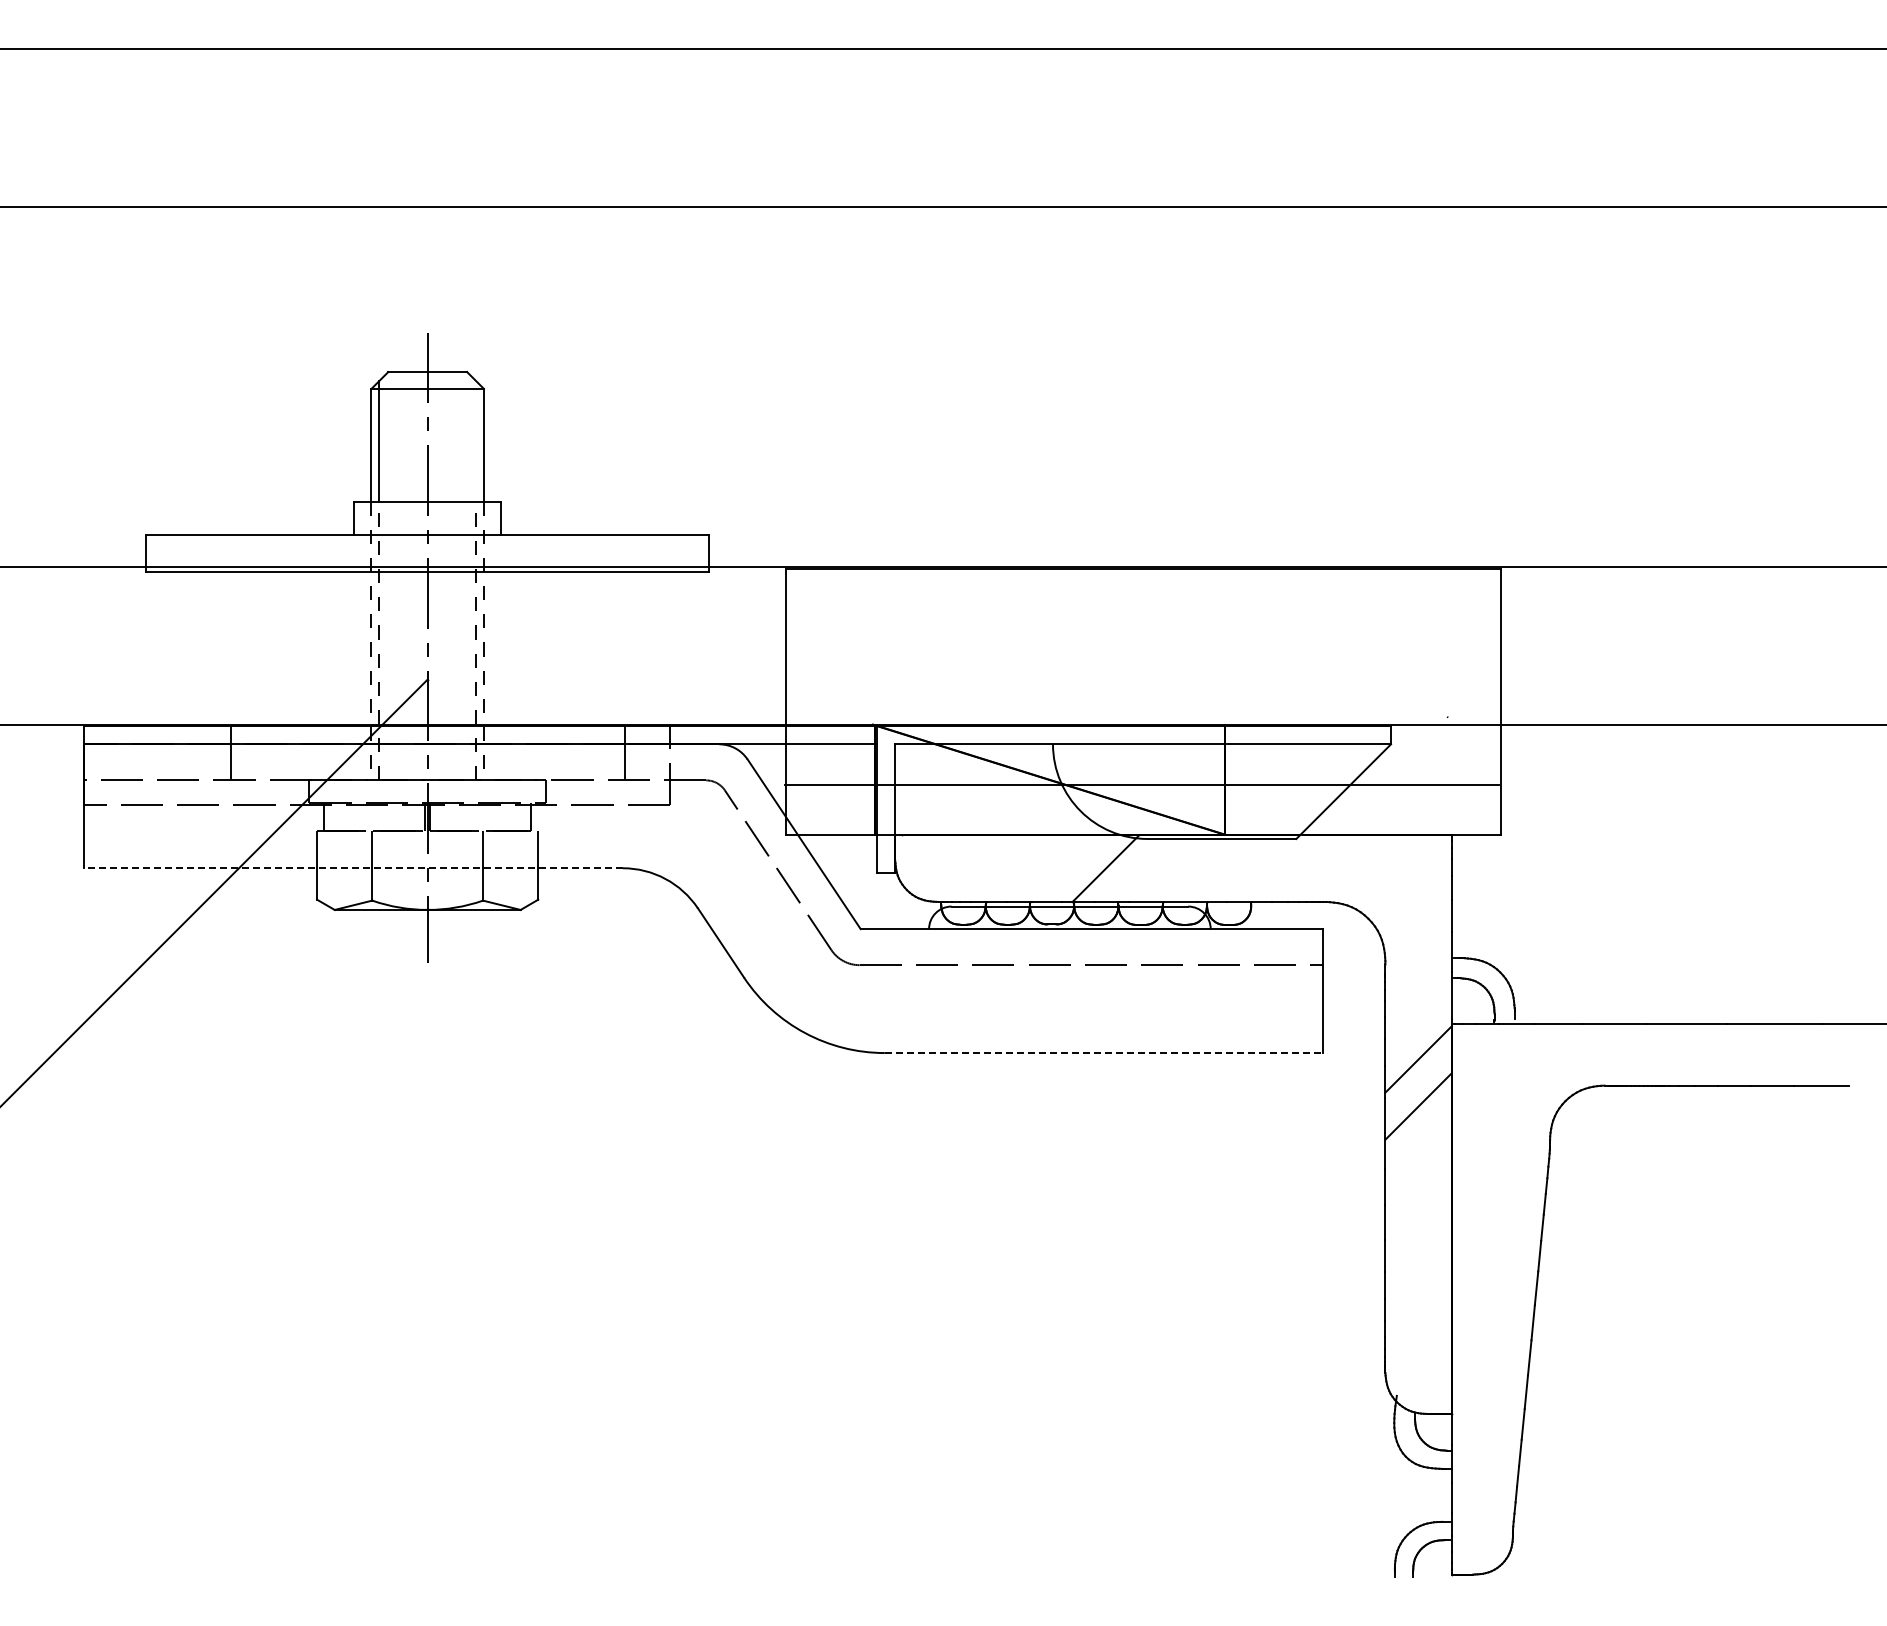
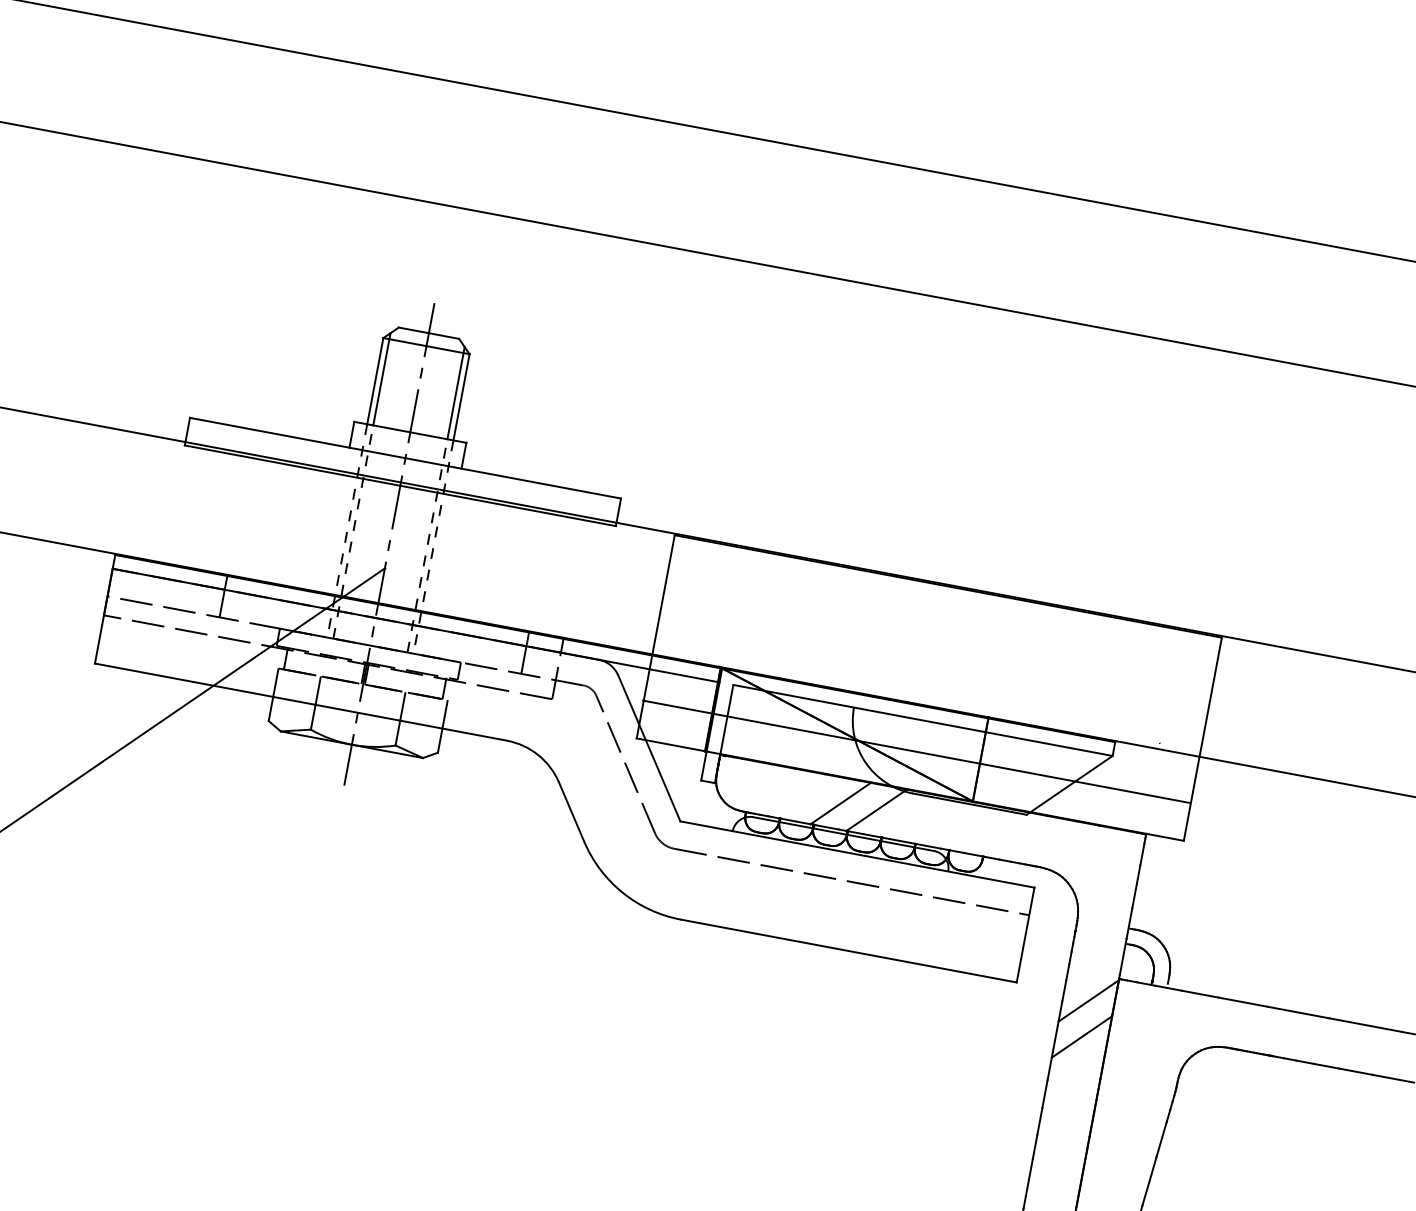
line: (476, 441) -> (456, 393), added
line: (353, 868) -> (301, 702), dashed -> solid
line: (1058, 868) -> (840, 803), added
line: (1104, 1053) -> (849, 951), dashed -> solid

